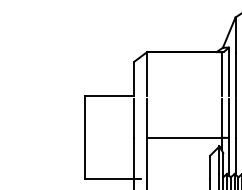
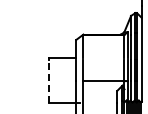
line: (84, 138) -> (49, 81), solid -> dashed

